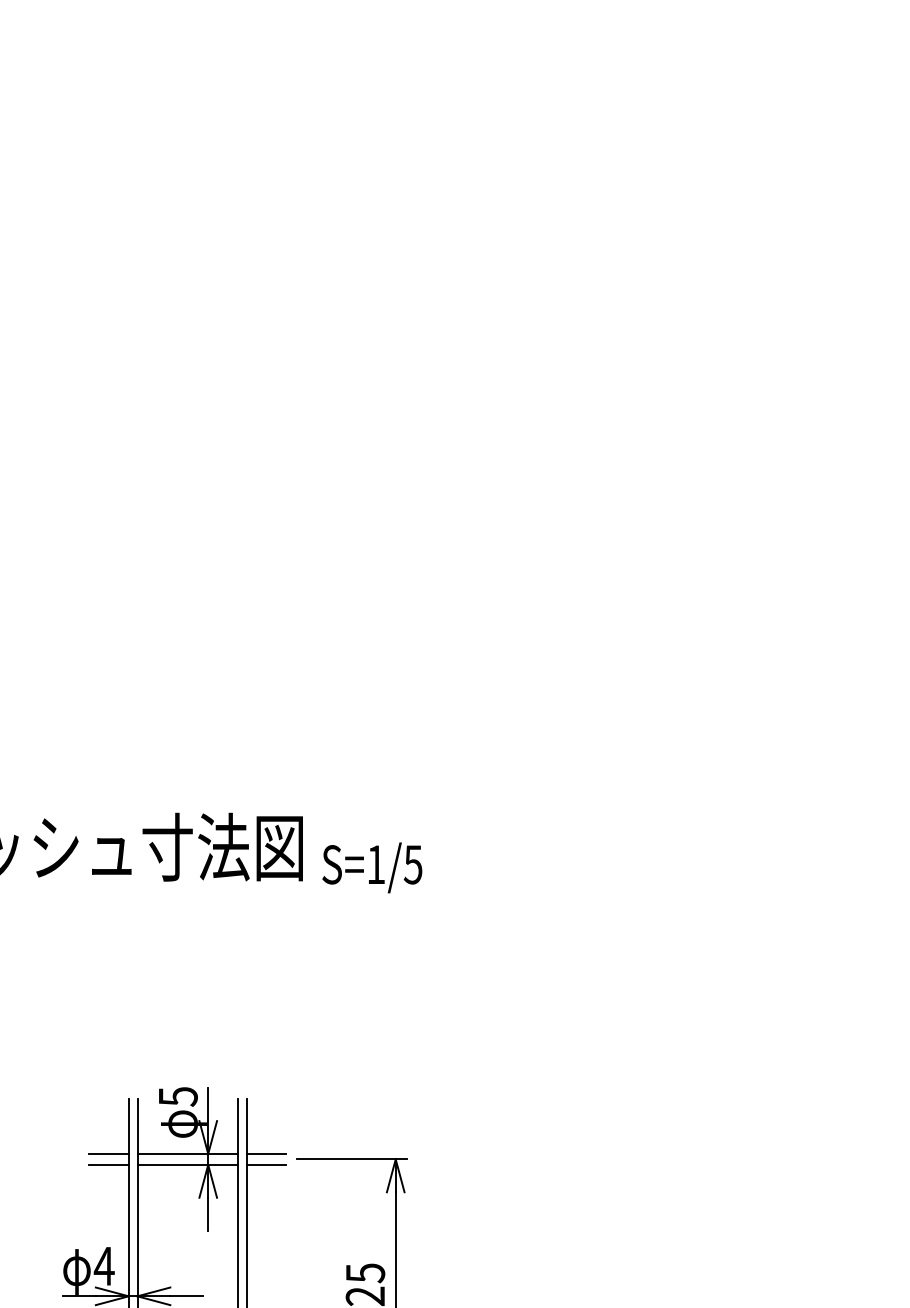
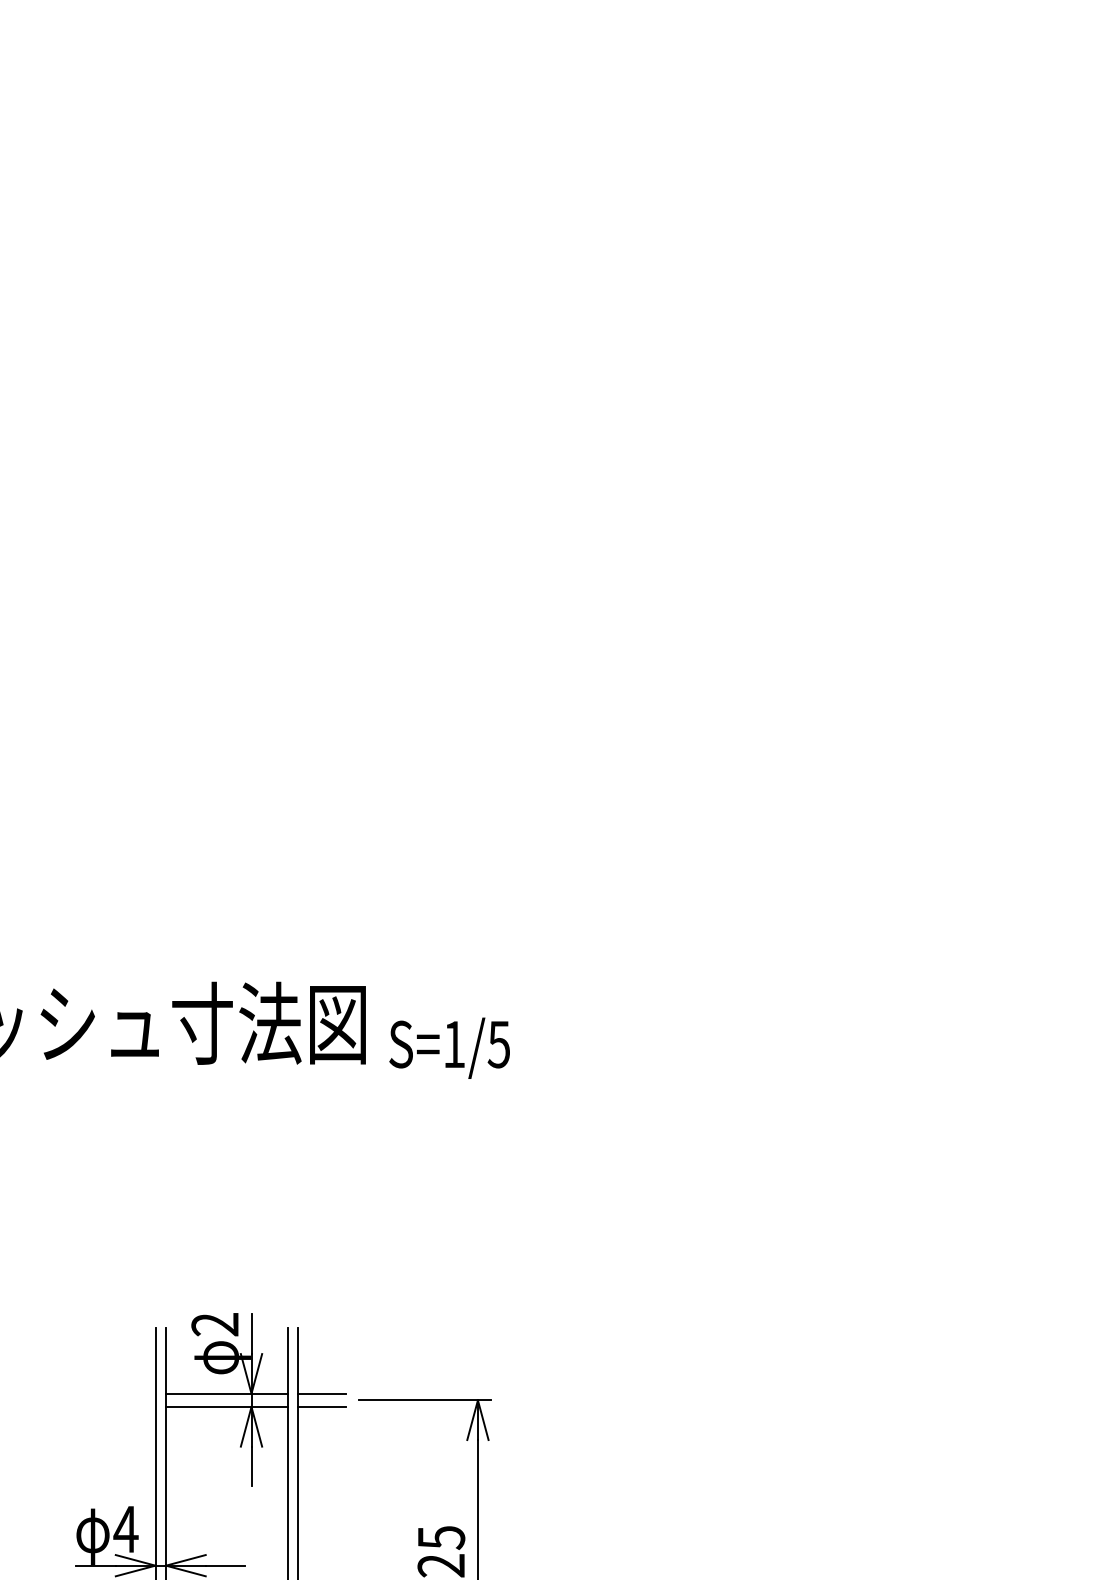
text: (177, 1096) -> (214, 1324), 5 -> 2
line: (108, 1153) -> (131, 1393), removed
line: (108, 1164) -> (131, 1406), removed

